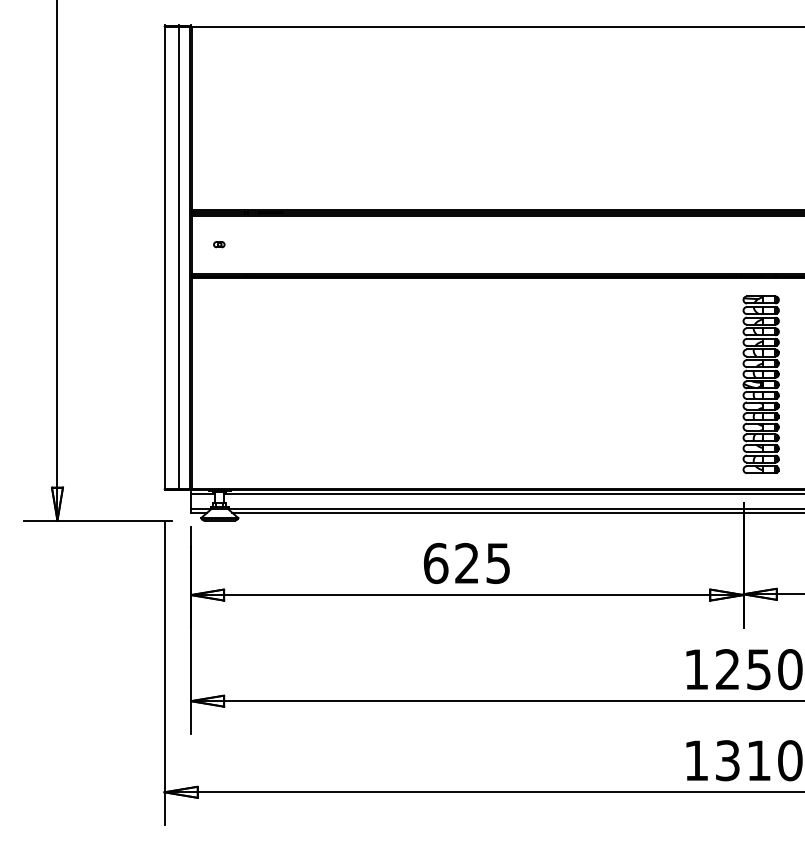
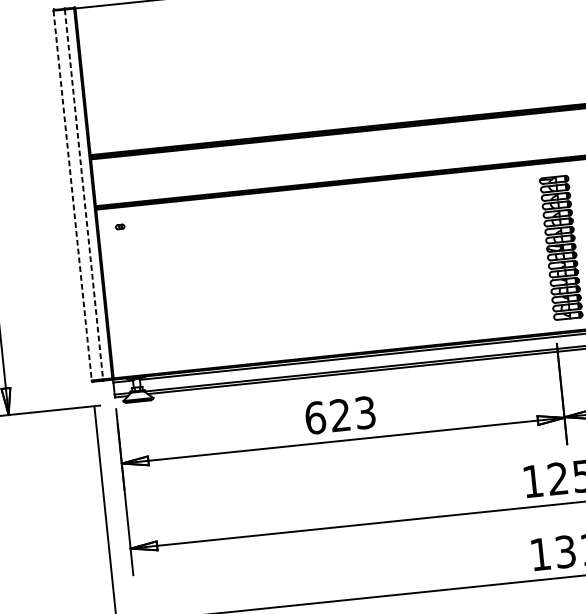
part: (219, 244) -> (120, 226), moved
line: (164, 257) -> (72, 195), solid -> dashed
line: (178, 257) -> (83, 194), solid -> dashed
text: (498, 562) -> (365, 412), 625 -> 623

